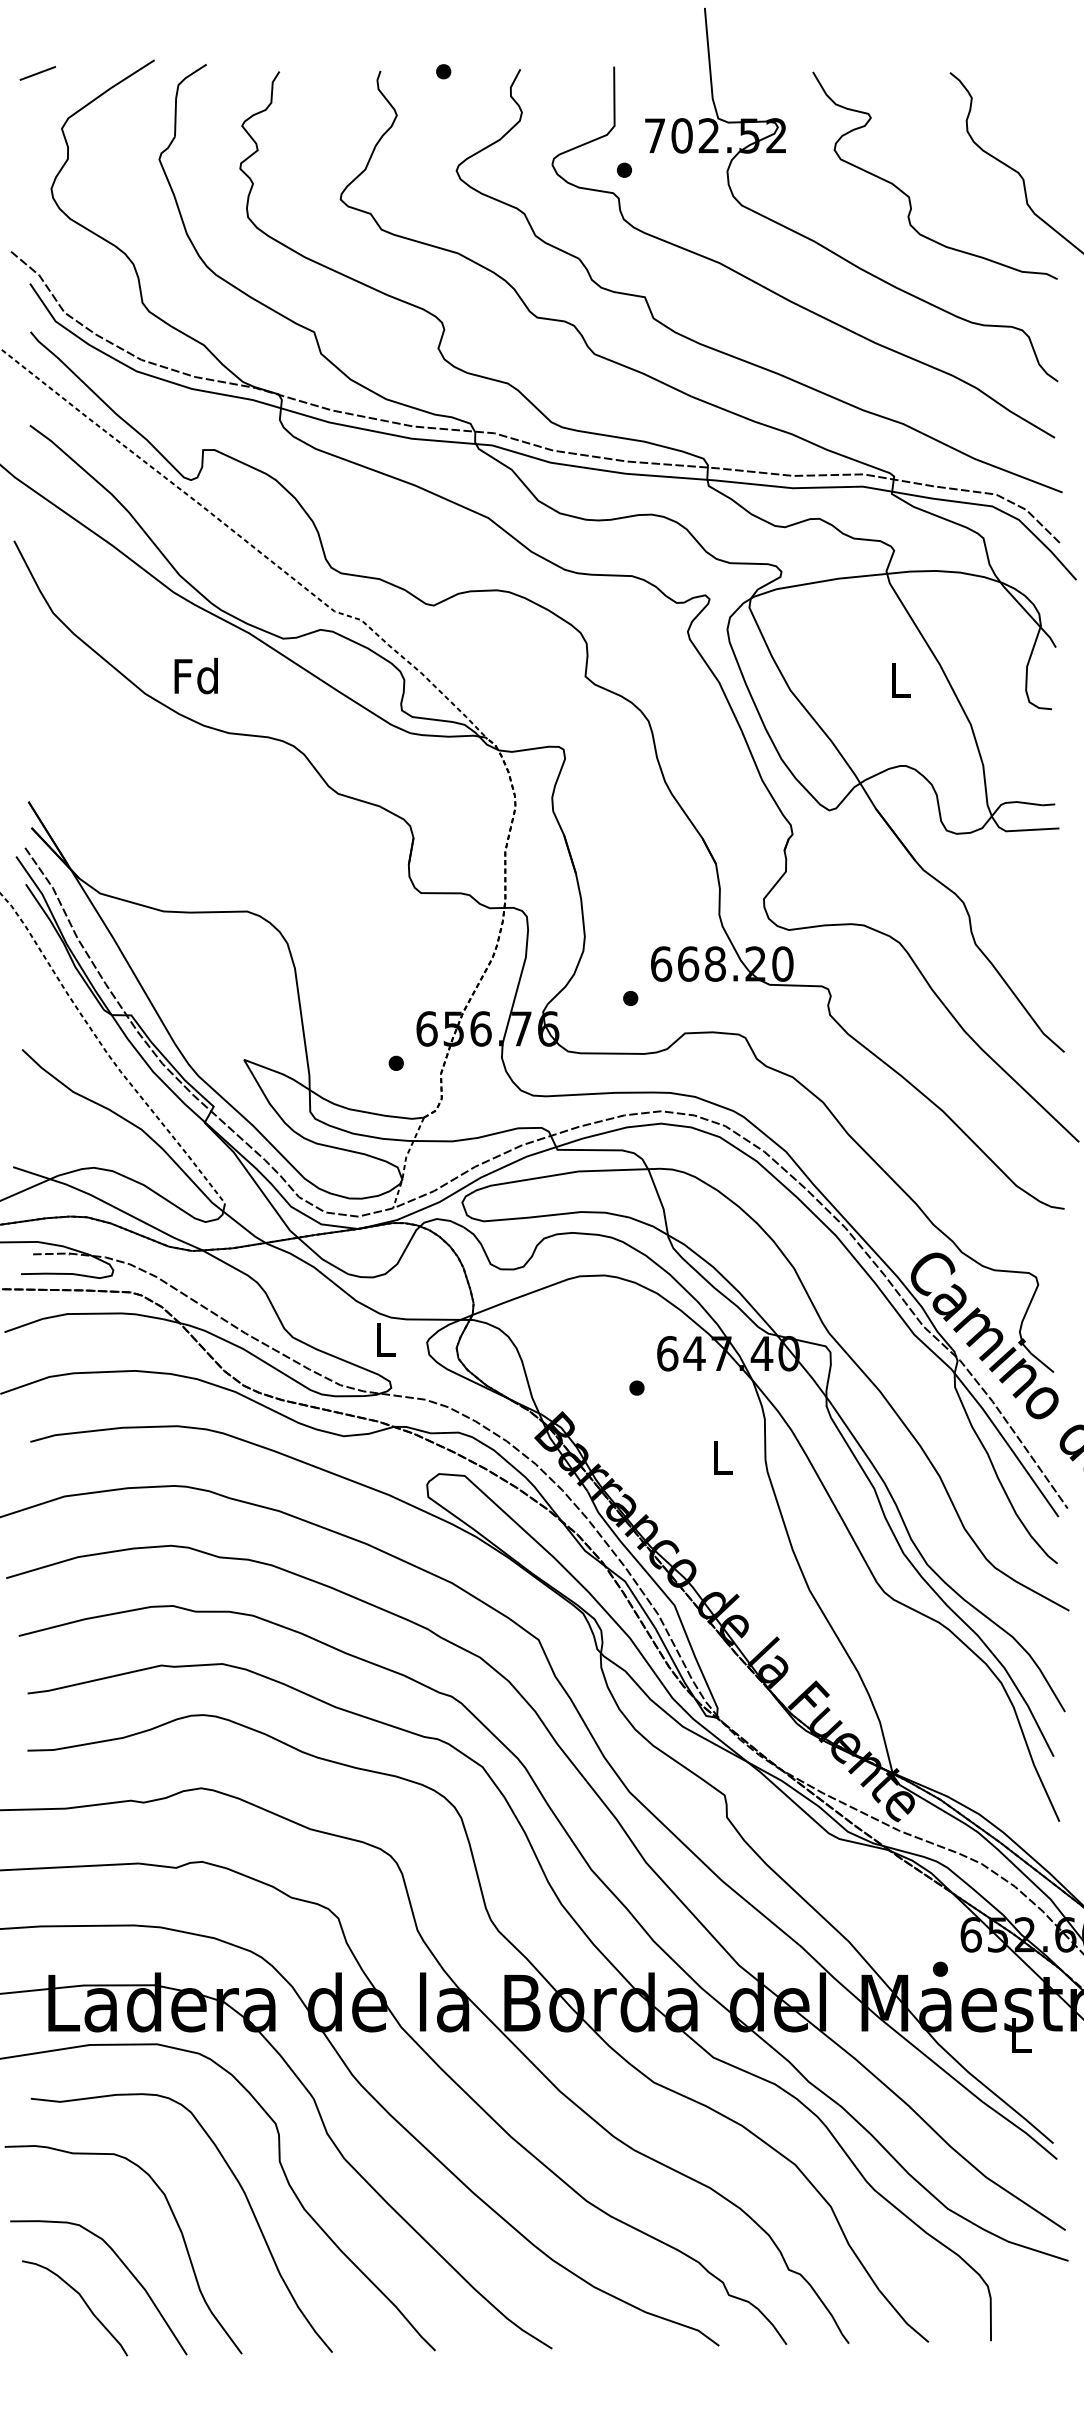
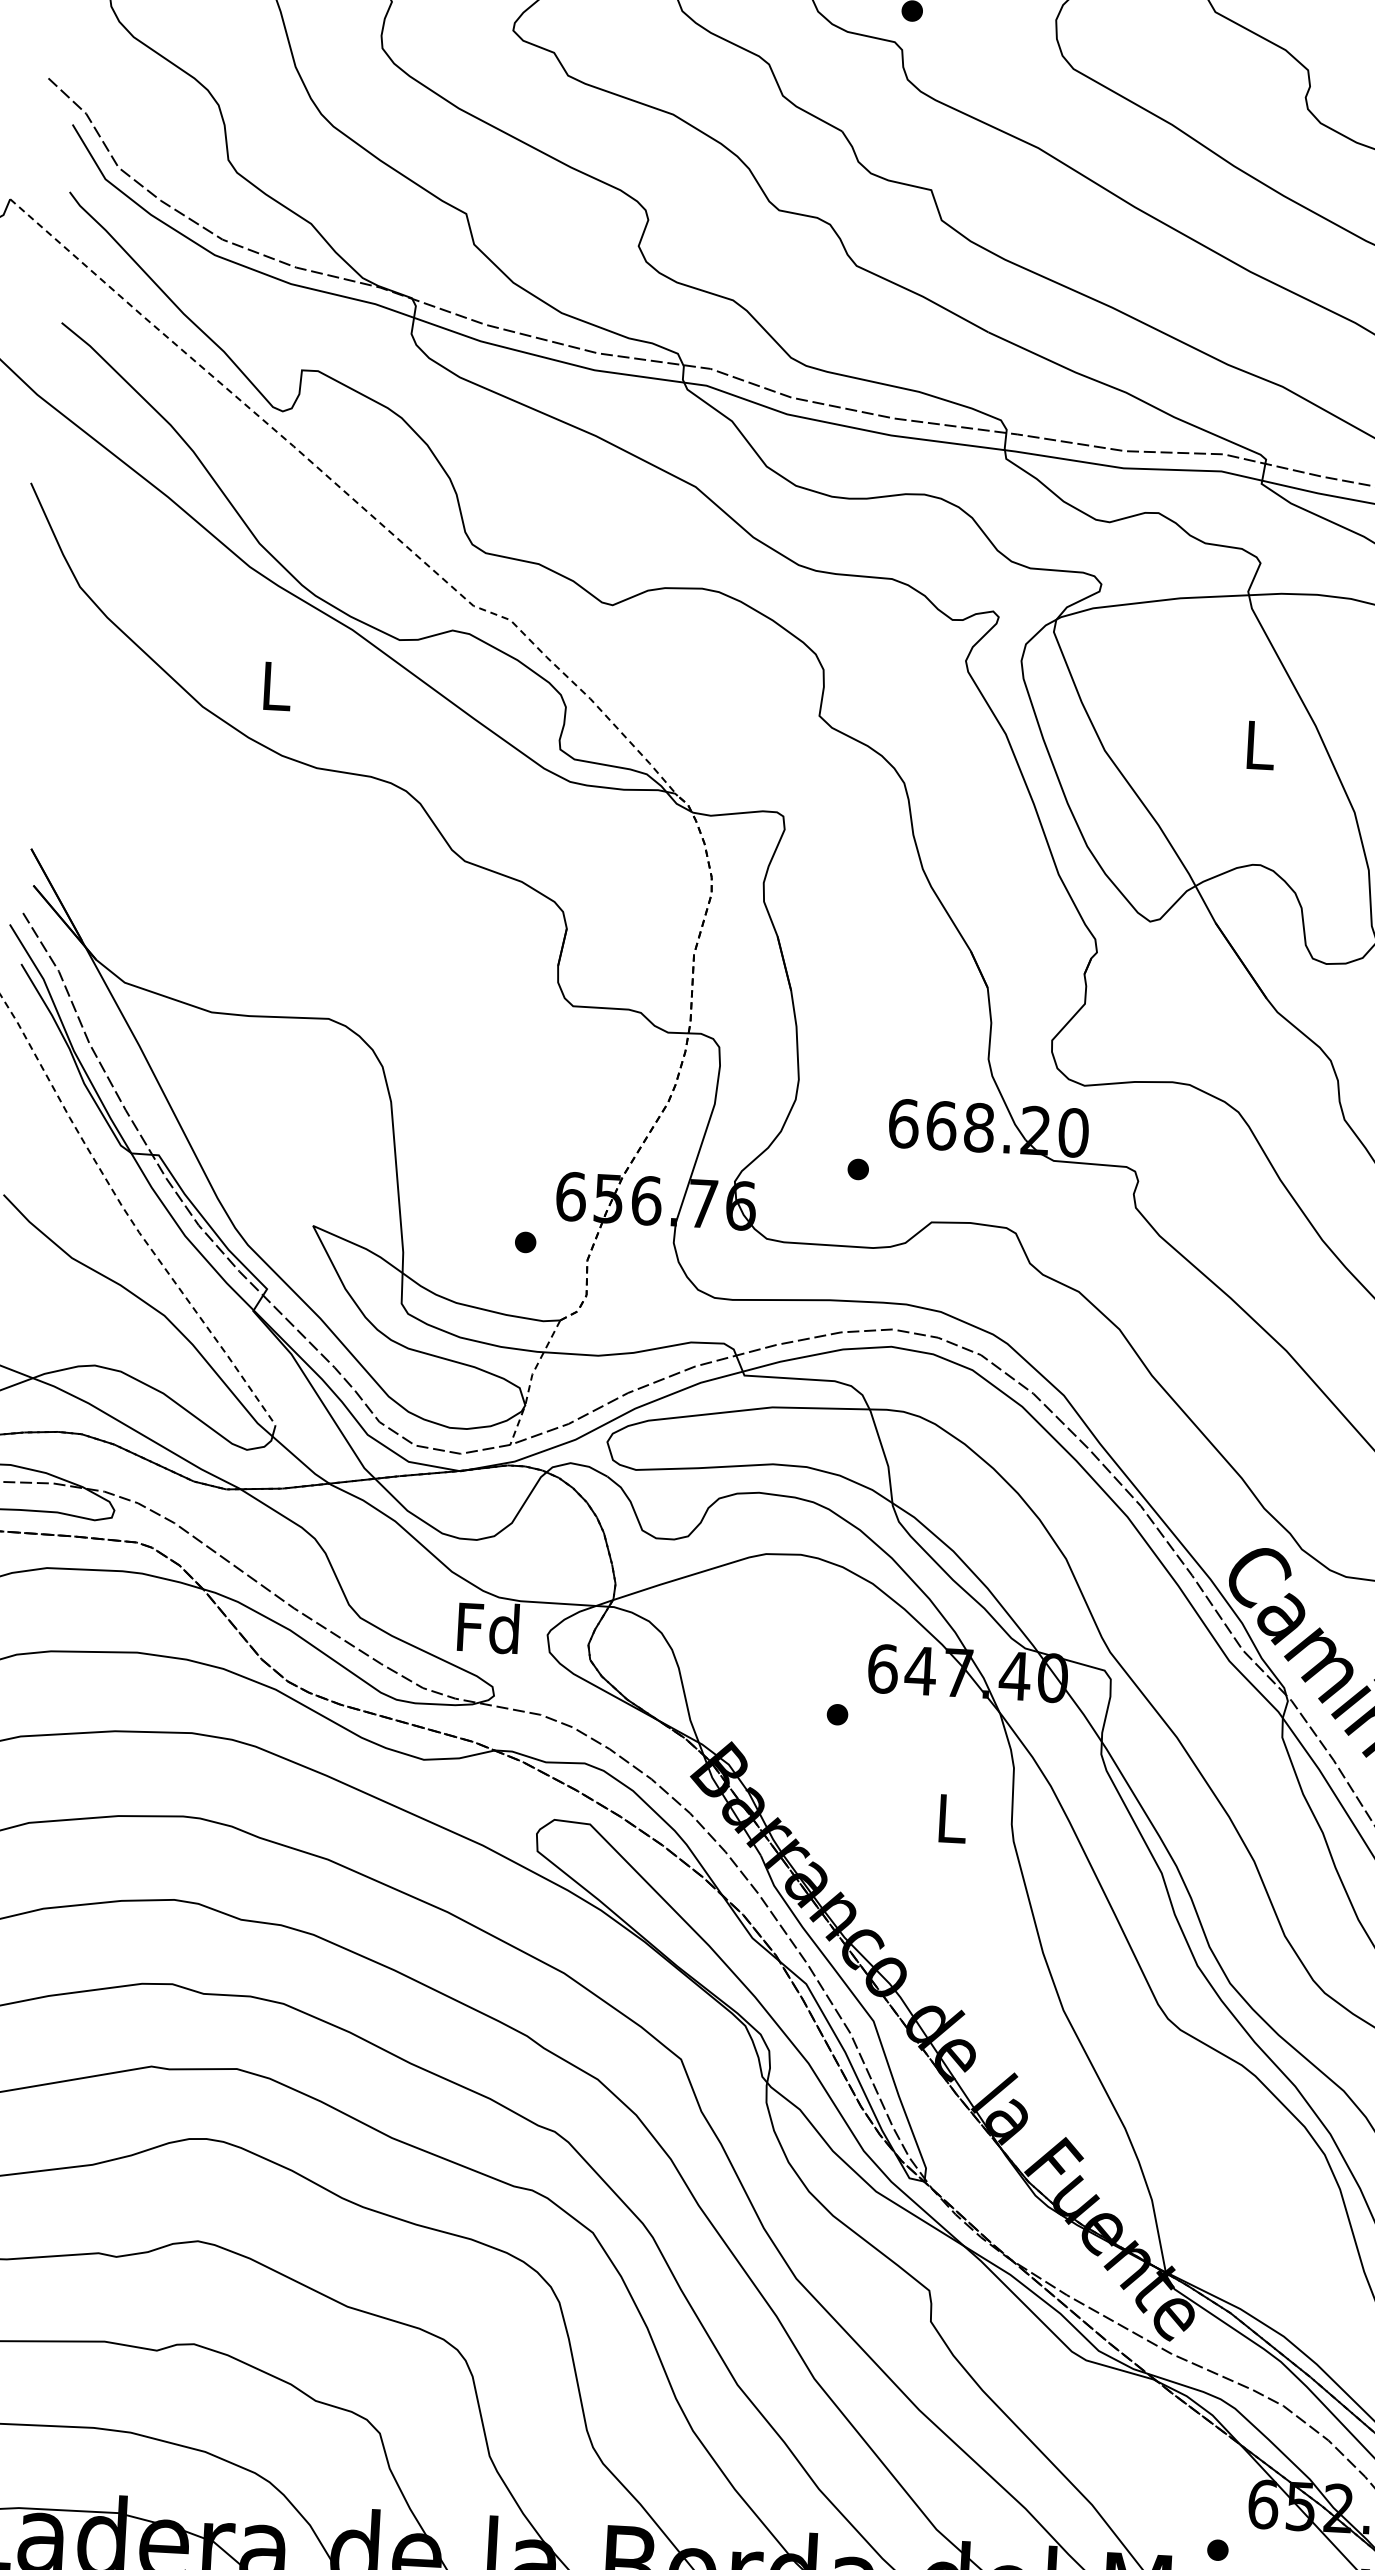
text: (195, 675) -> (274, 684), Fd -> L
text: (384, 1339) -> (488, 1627), L -> Fd

